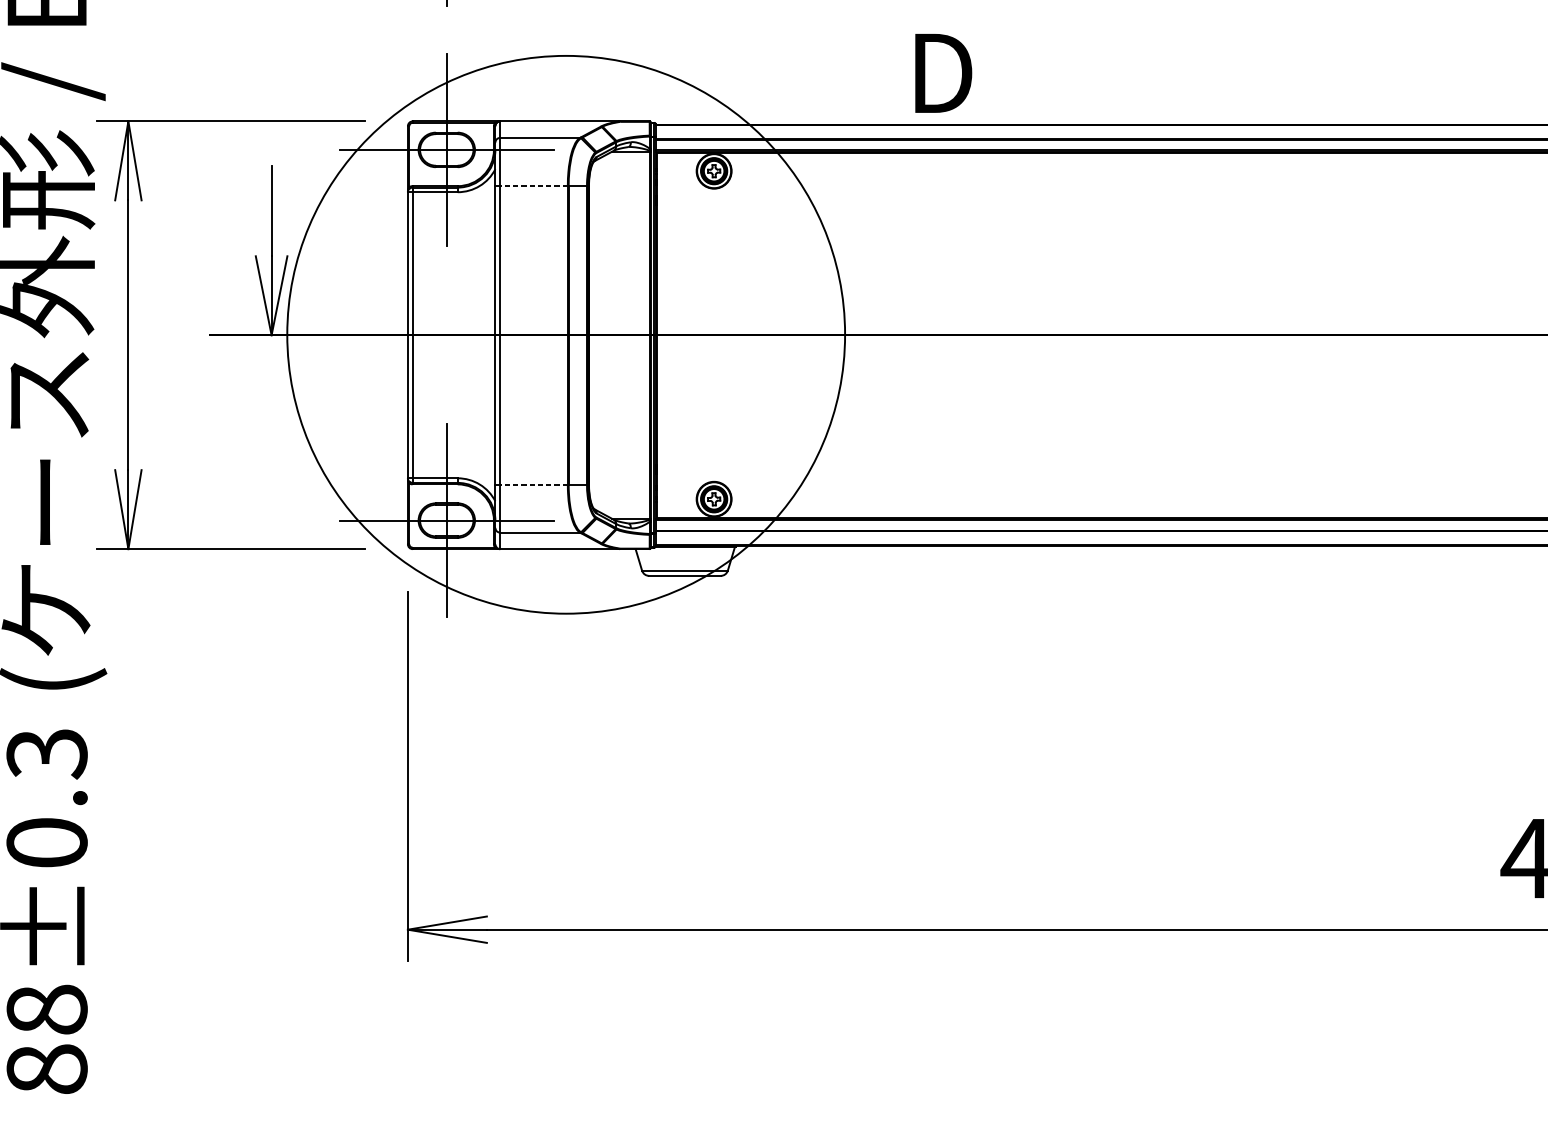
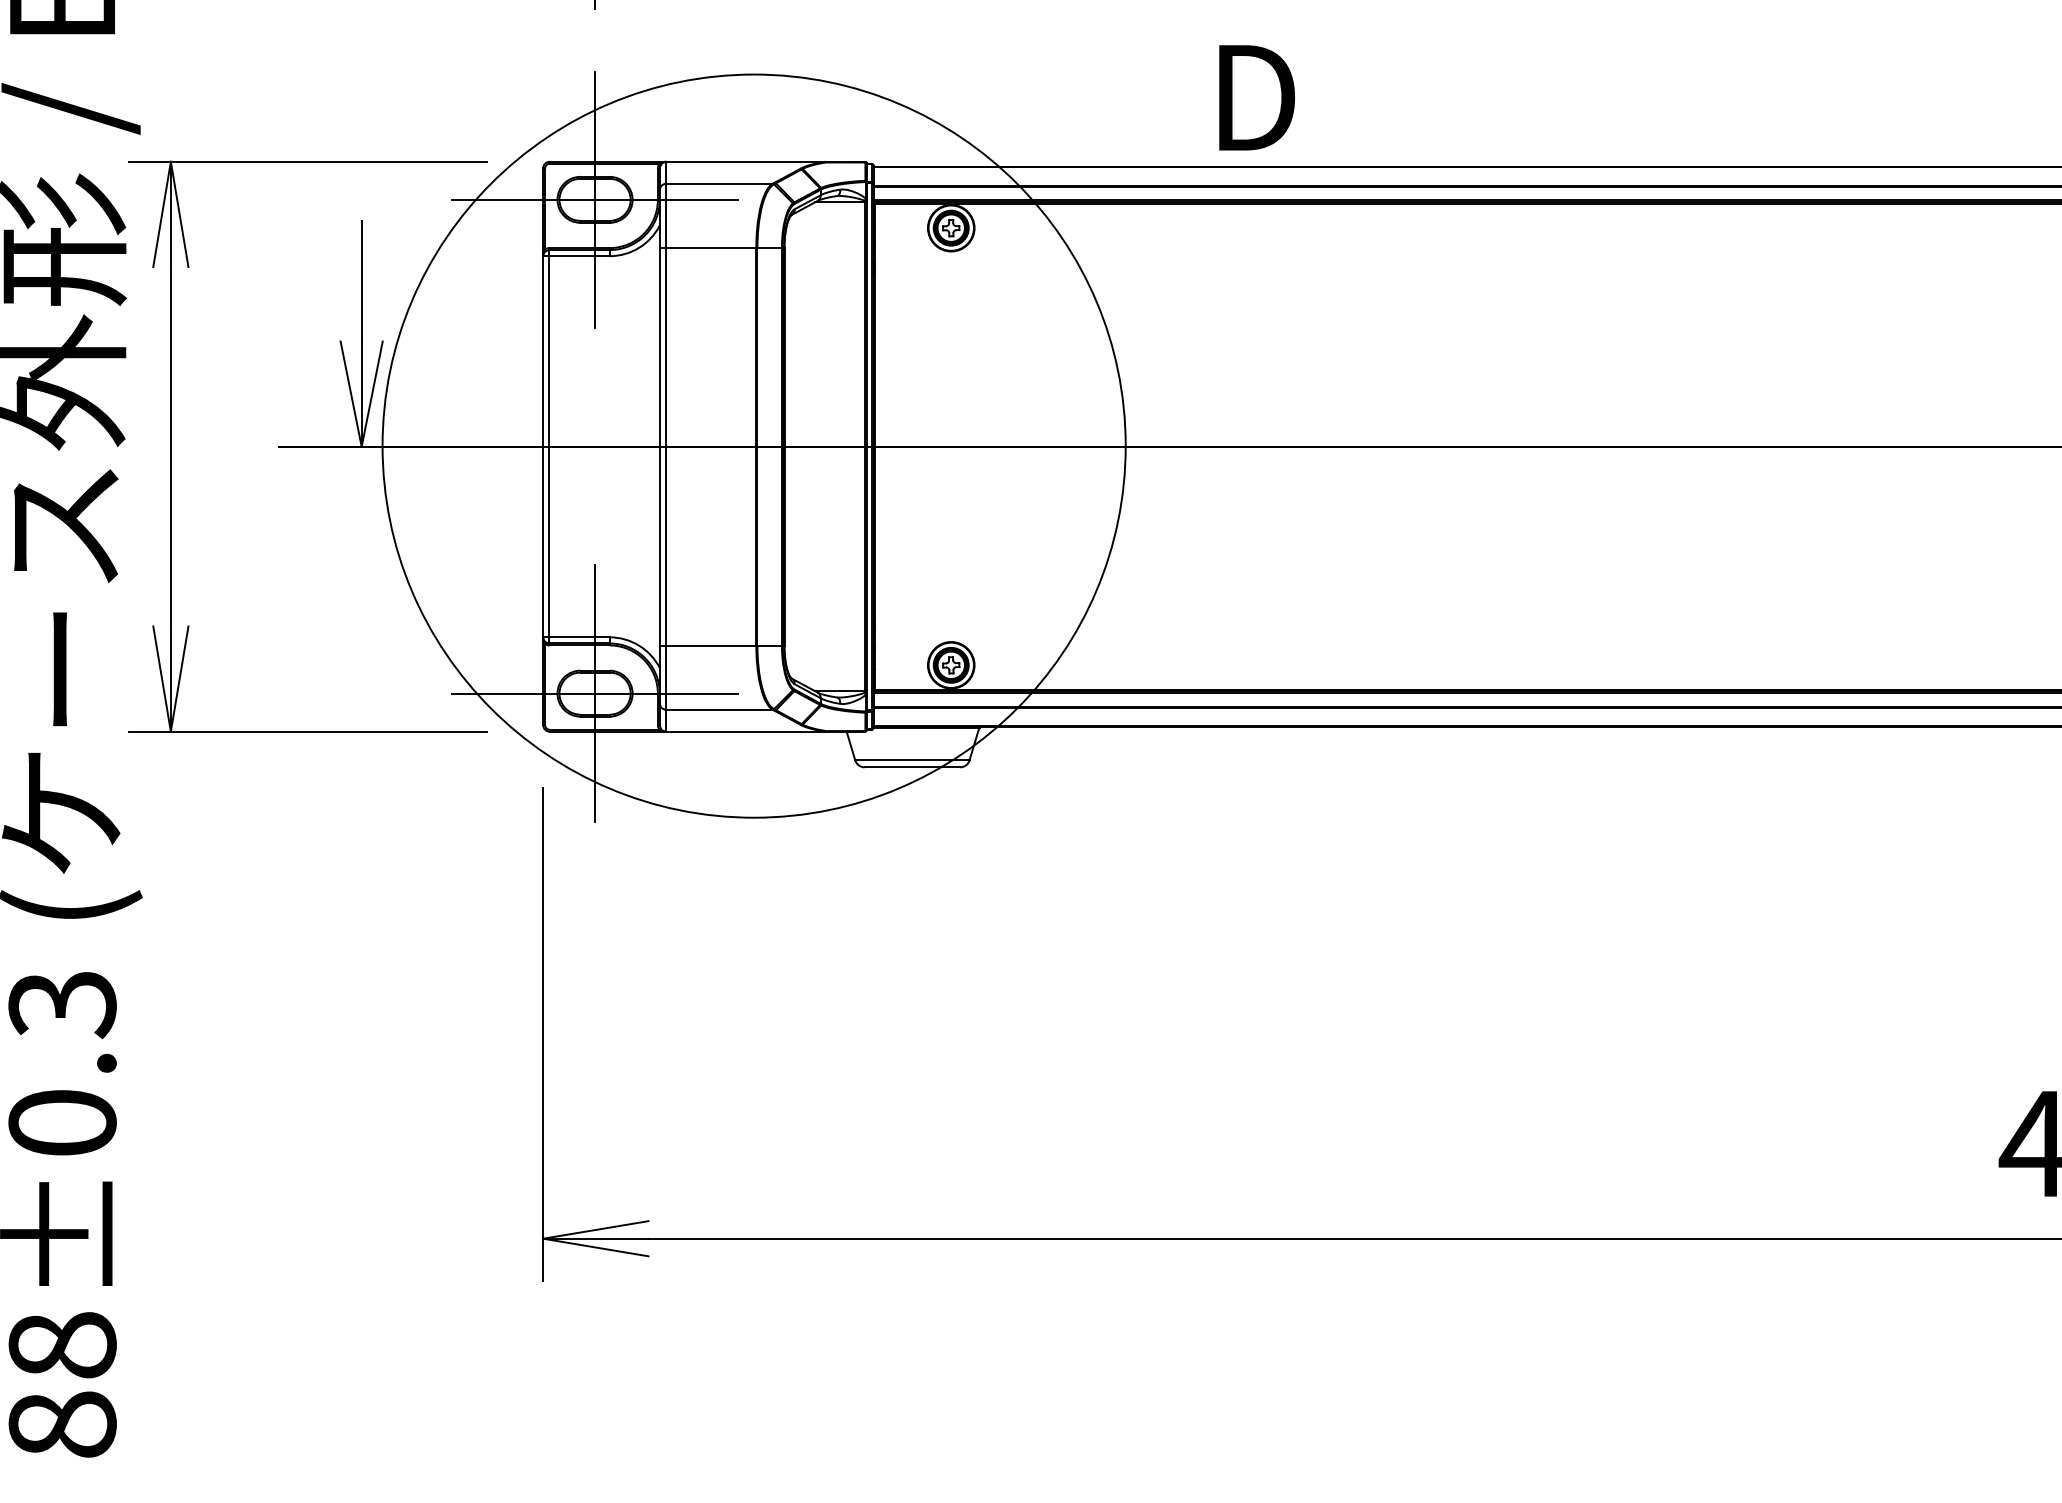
line: (533, 185) -> (710, 247), dashed -> solid
line: (533, 484) -> (710, 645), dashed -> solid

